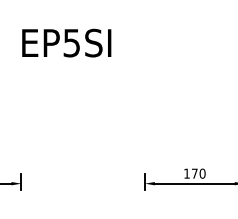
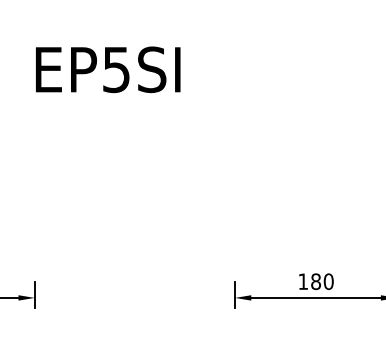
text: (194, 173) -> (315, 281), 170 -> 180

